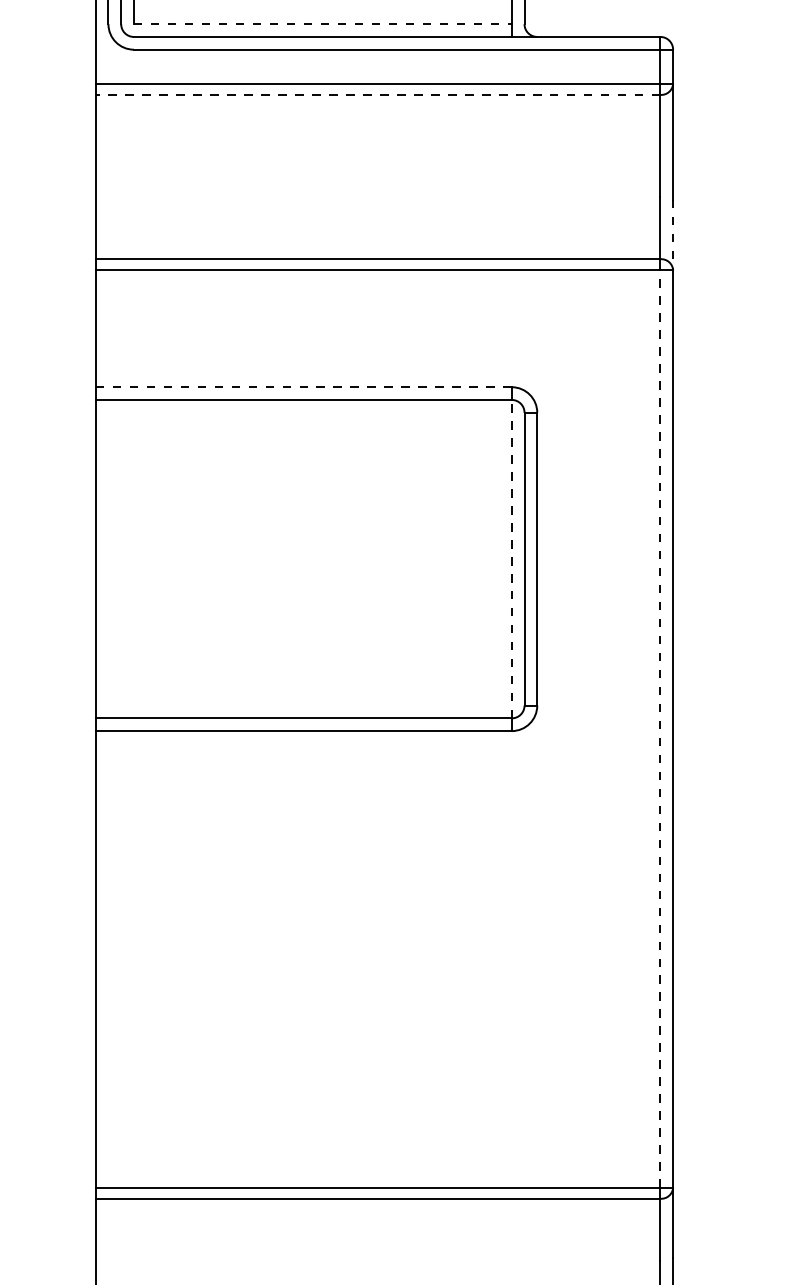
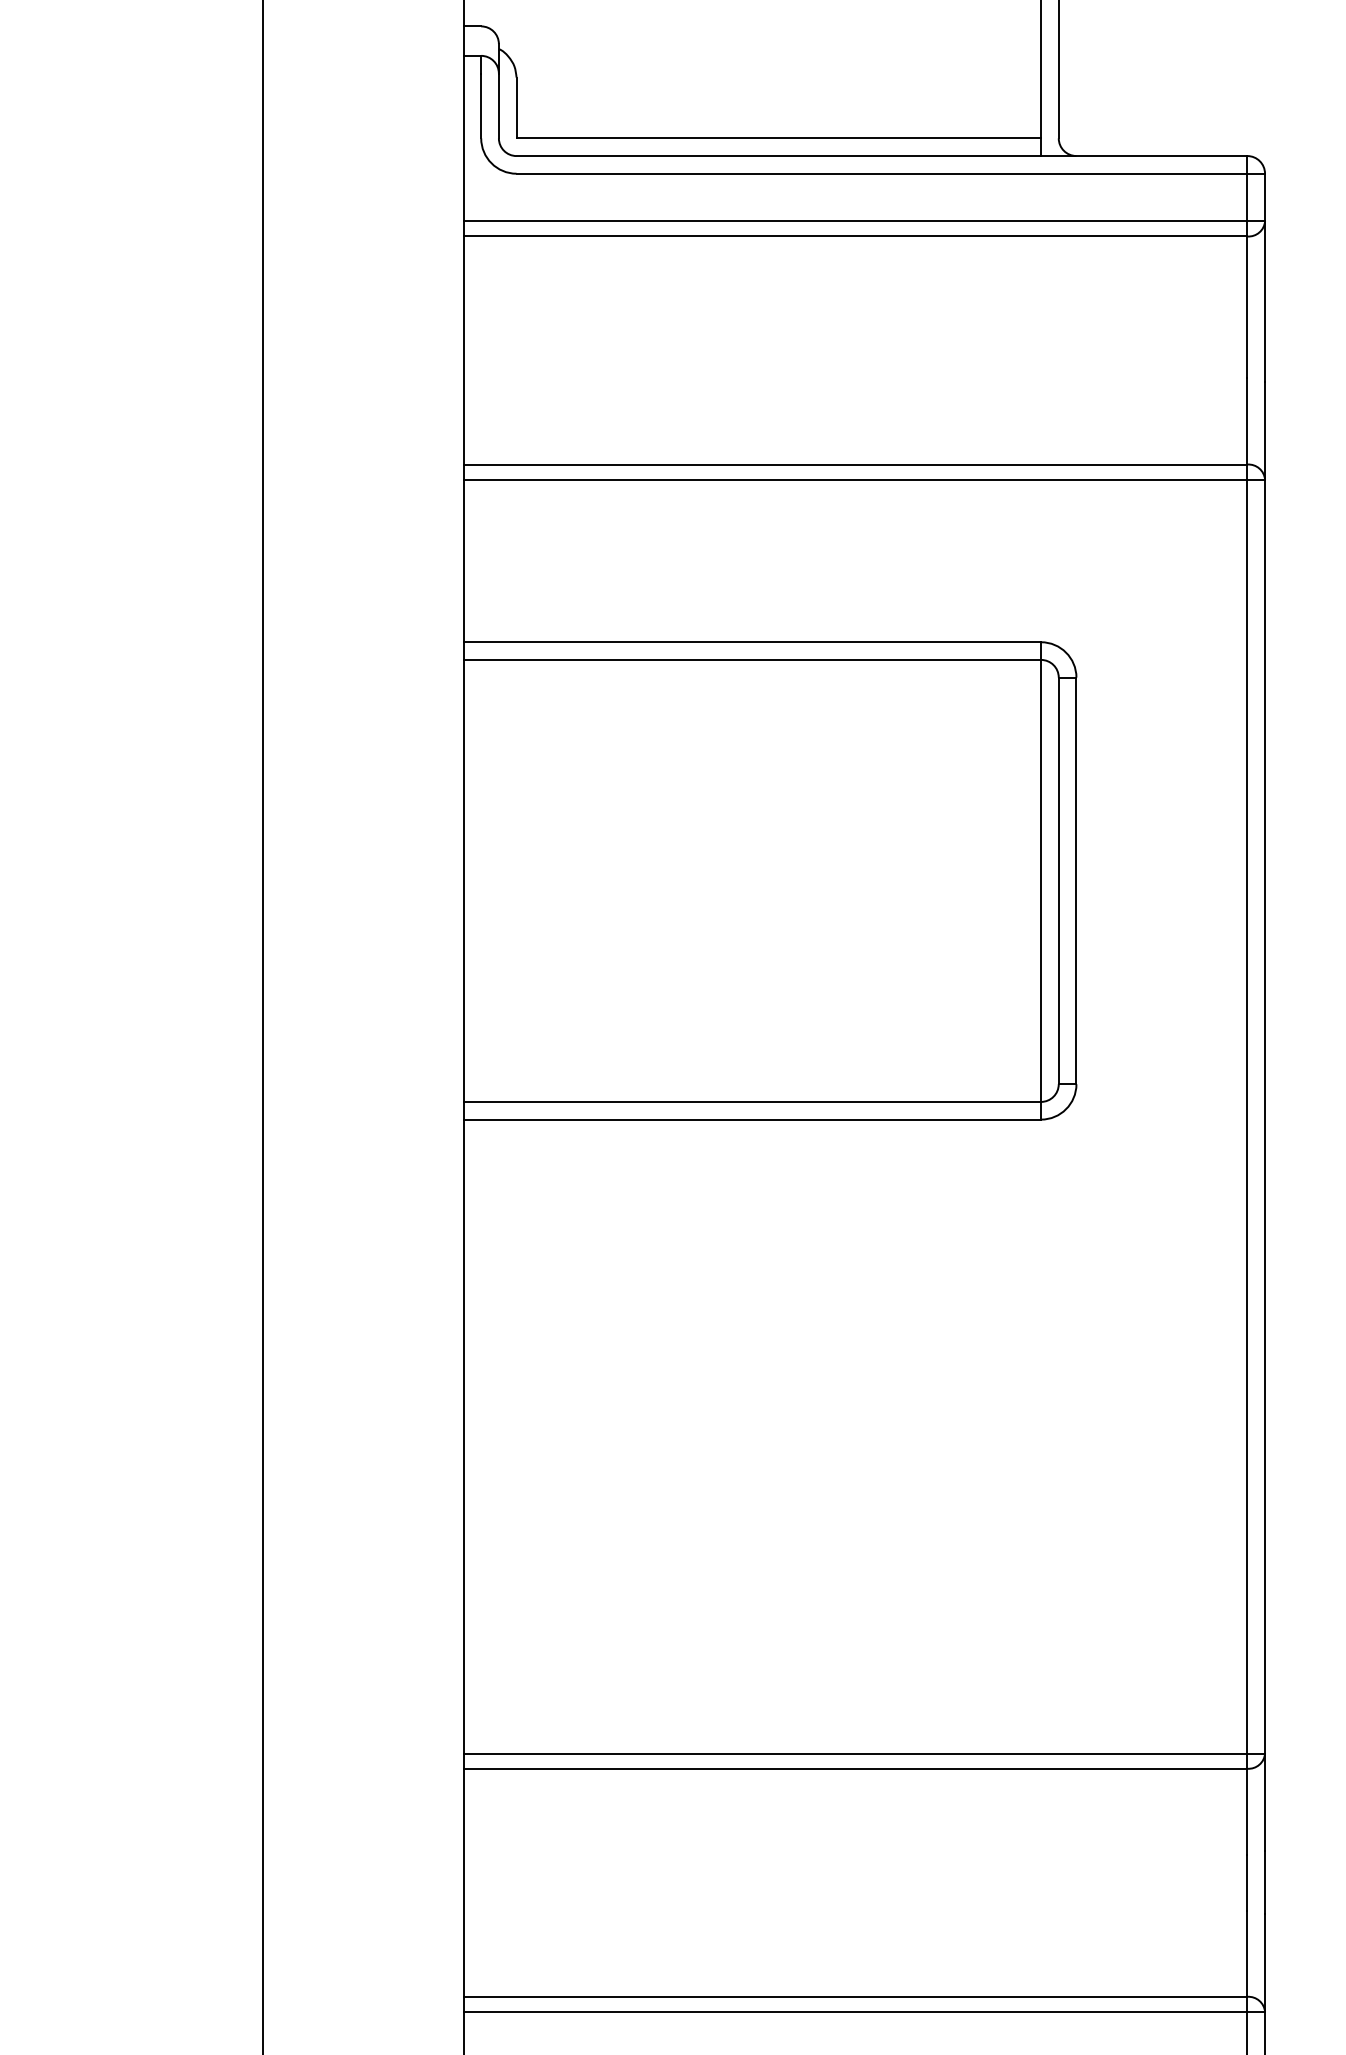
line: (323, 23) -> (779, 137), dashed -> solid
line: (378, 94) -> (855, 236), dashed -> solid
line: (673, 234) -> (1265, 430), dashed -> solid
line: (303, 387) -> (752, 642), dashed -> solid
line: (512, 558) -> (1041, 880), dashed -> solid
line: (660, 728) -> (1247, 1116), dashed -> solid

